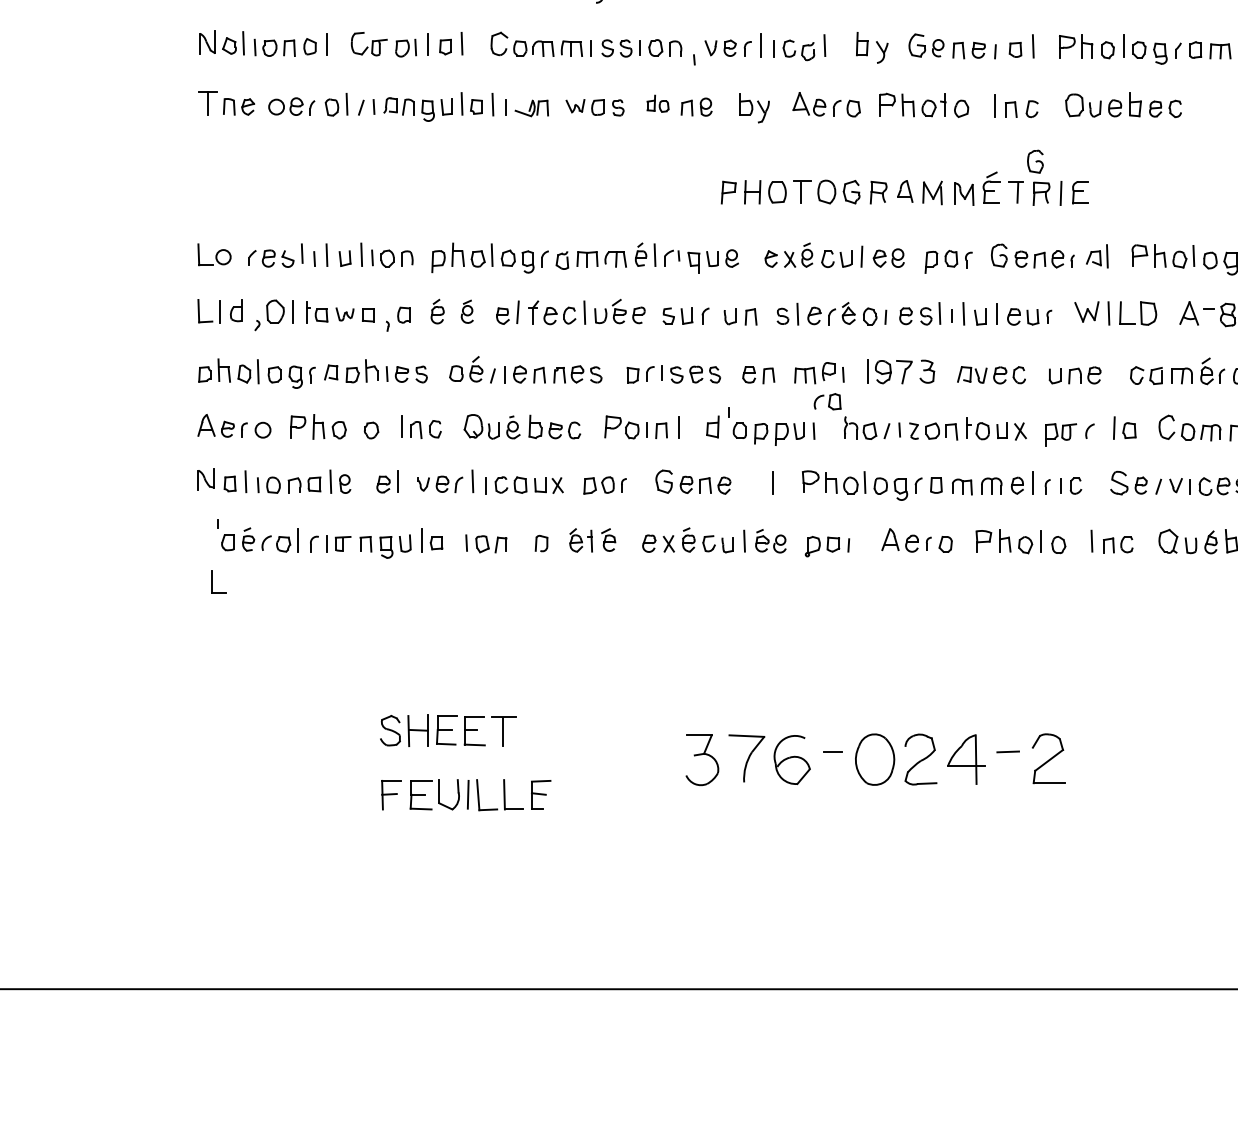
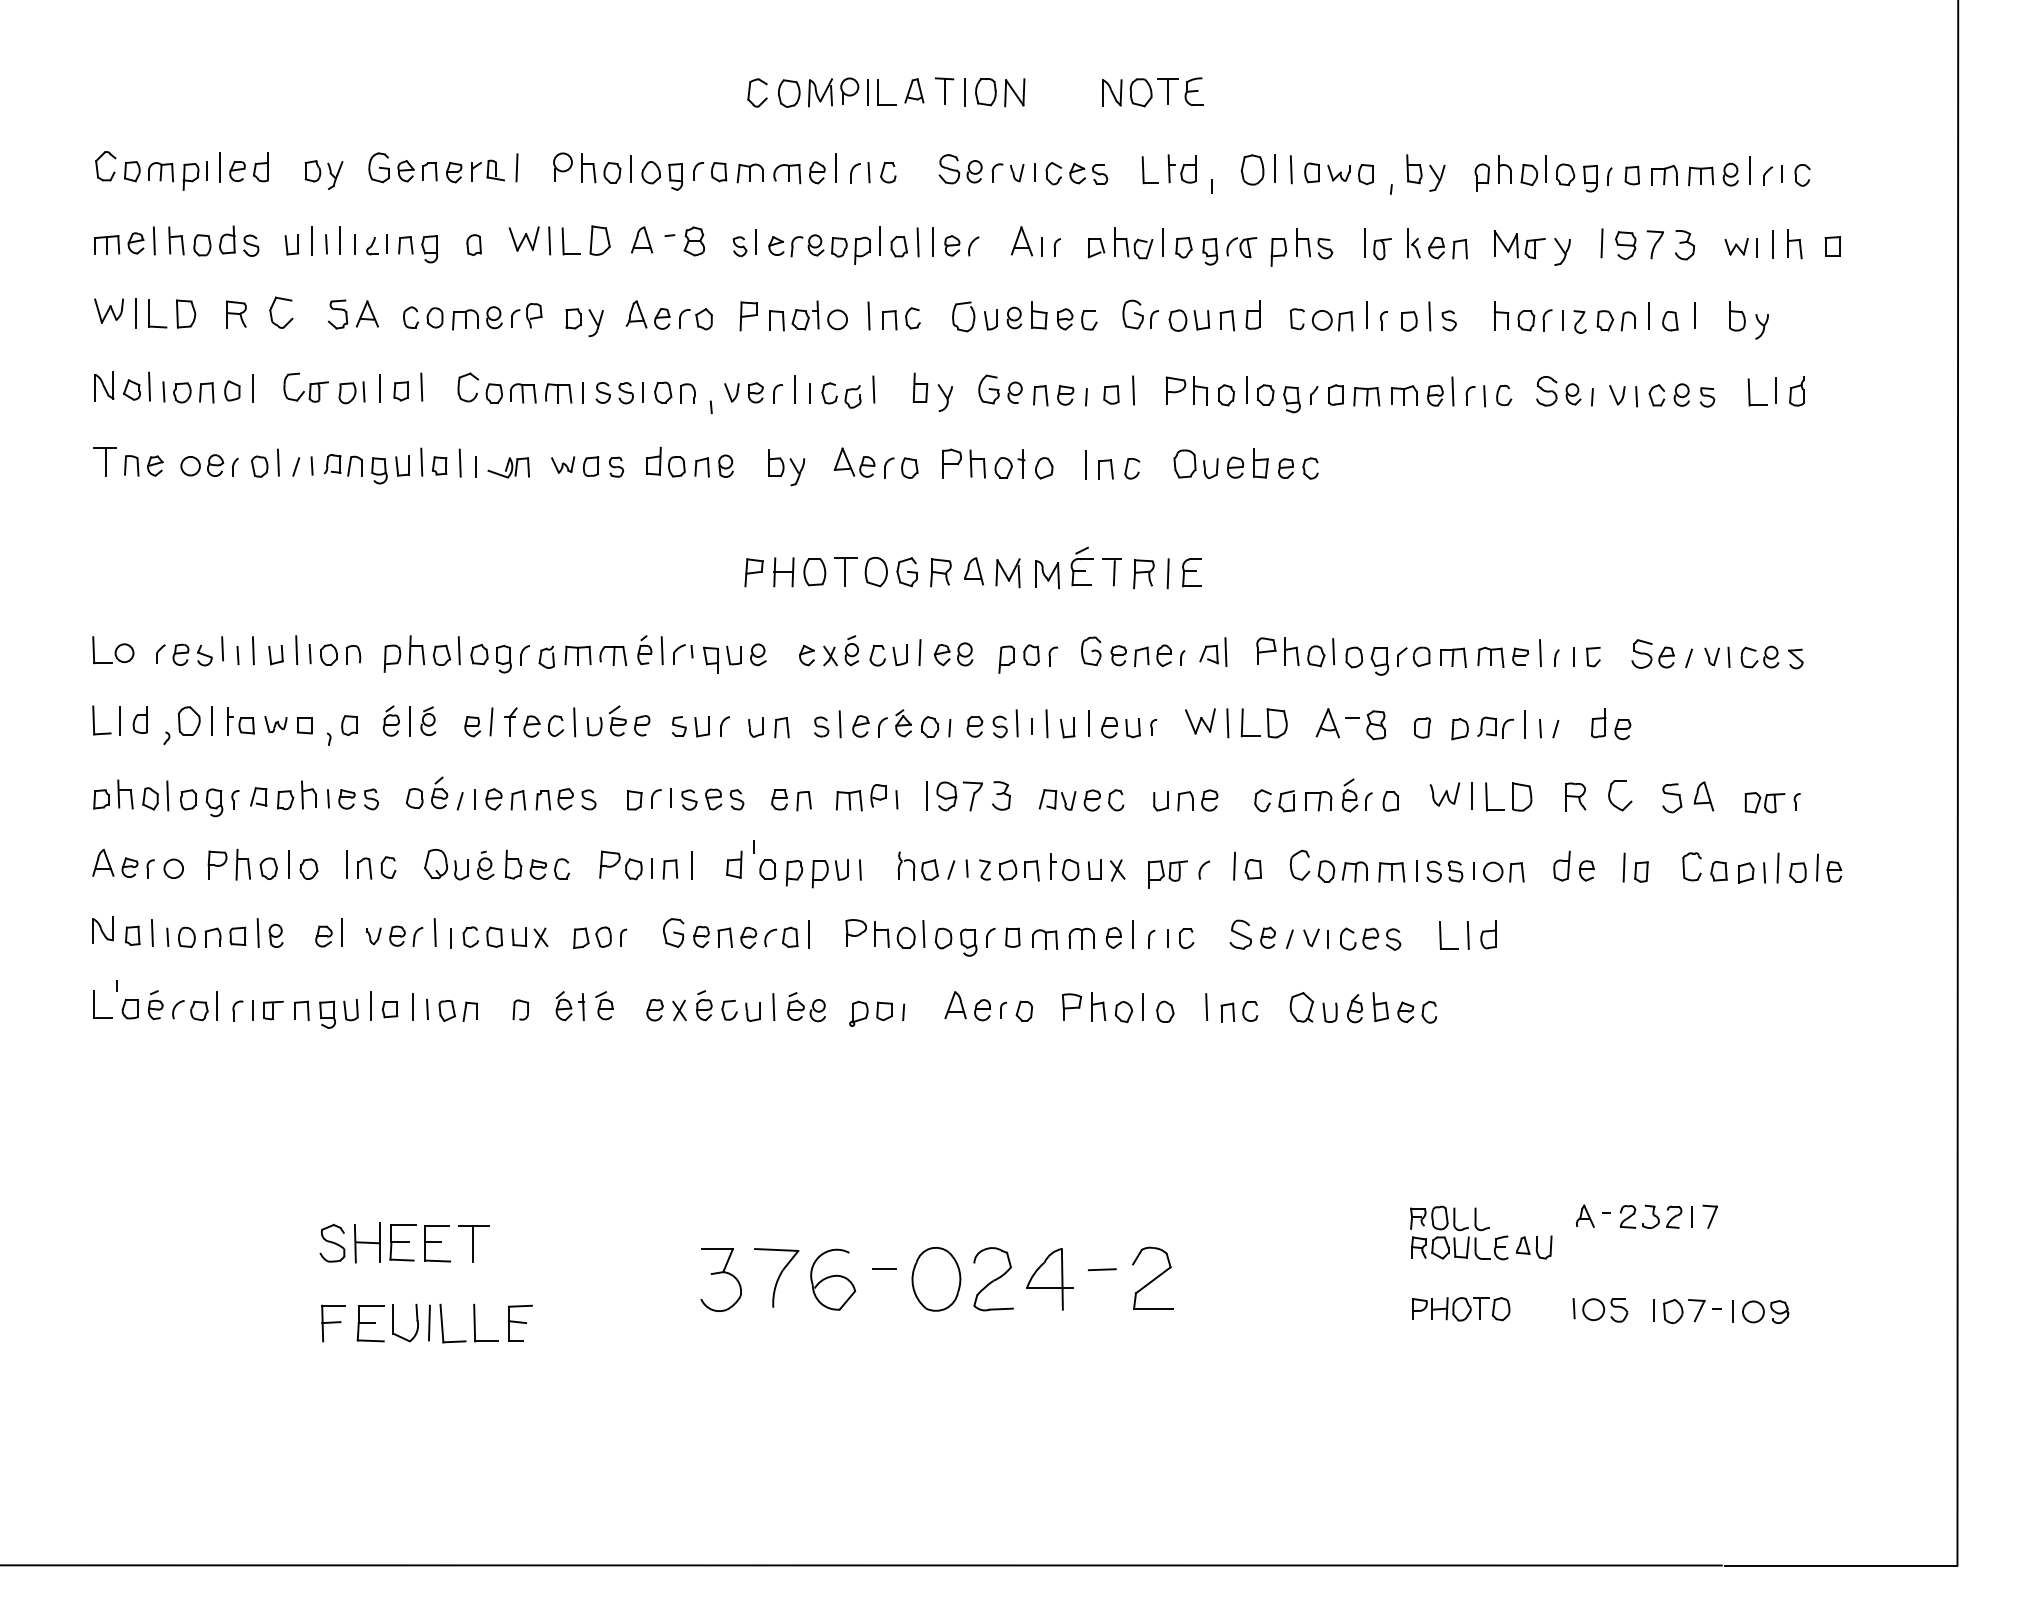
part: (657, 103) -> (665, 461), size x1.43
part: (1035, 161) -> (1136, 533), removed
line: (452, 312) -> (409, 721), added
part: (827, 401) -> (781, 936), moved
line: (355, 425) -> (288, 863), added
line: (454, 541) -> (412, 1007), added
part: (212, 581) -> (94, 1004), moved

